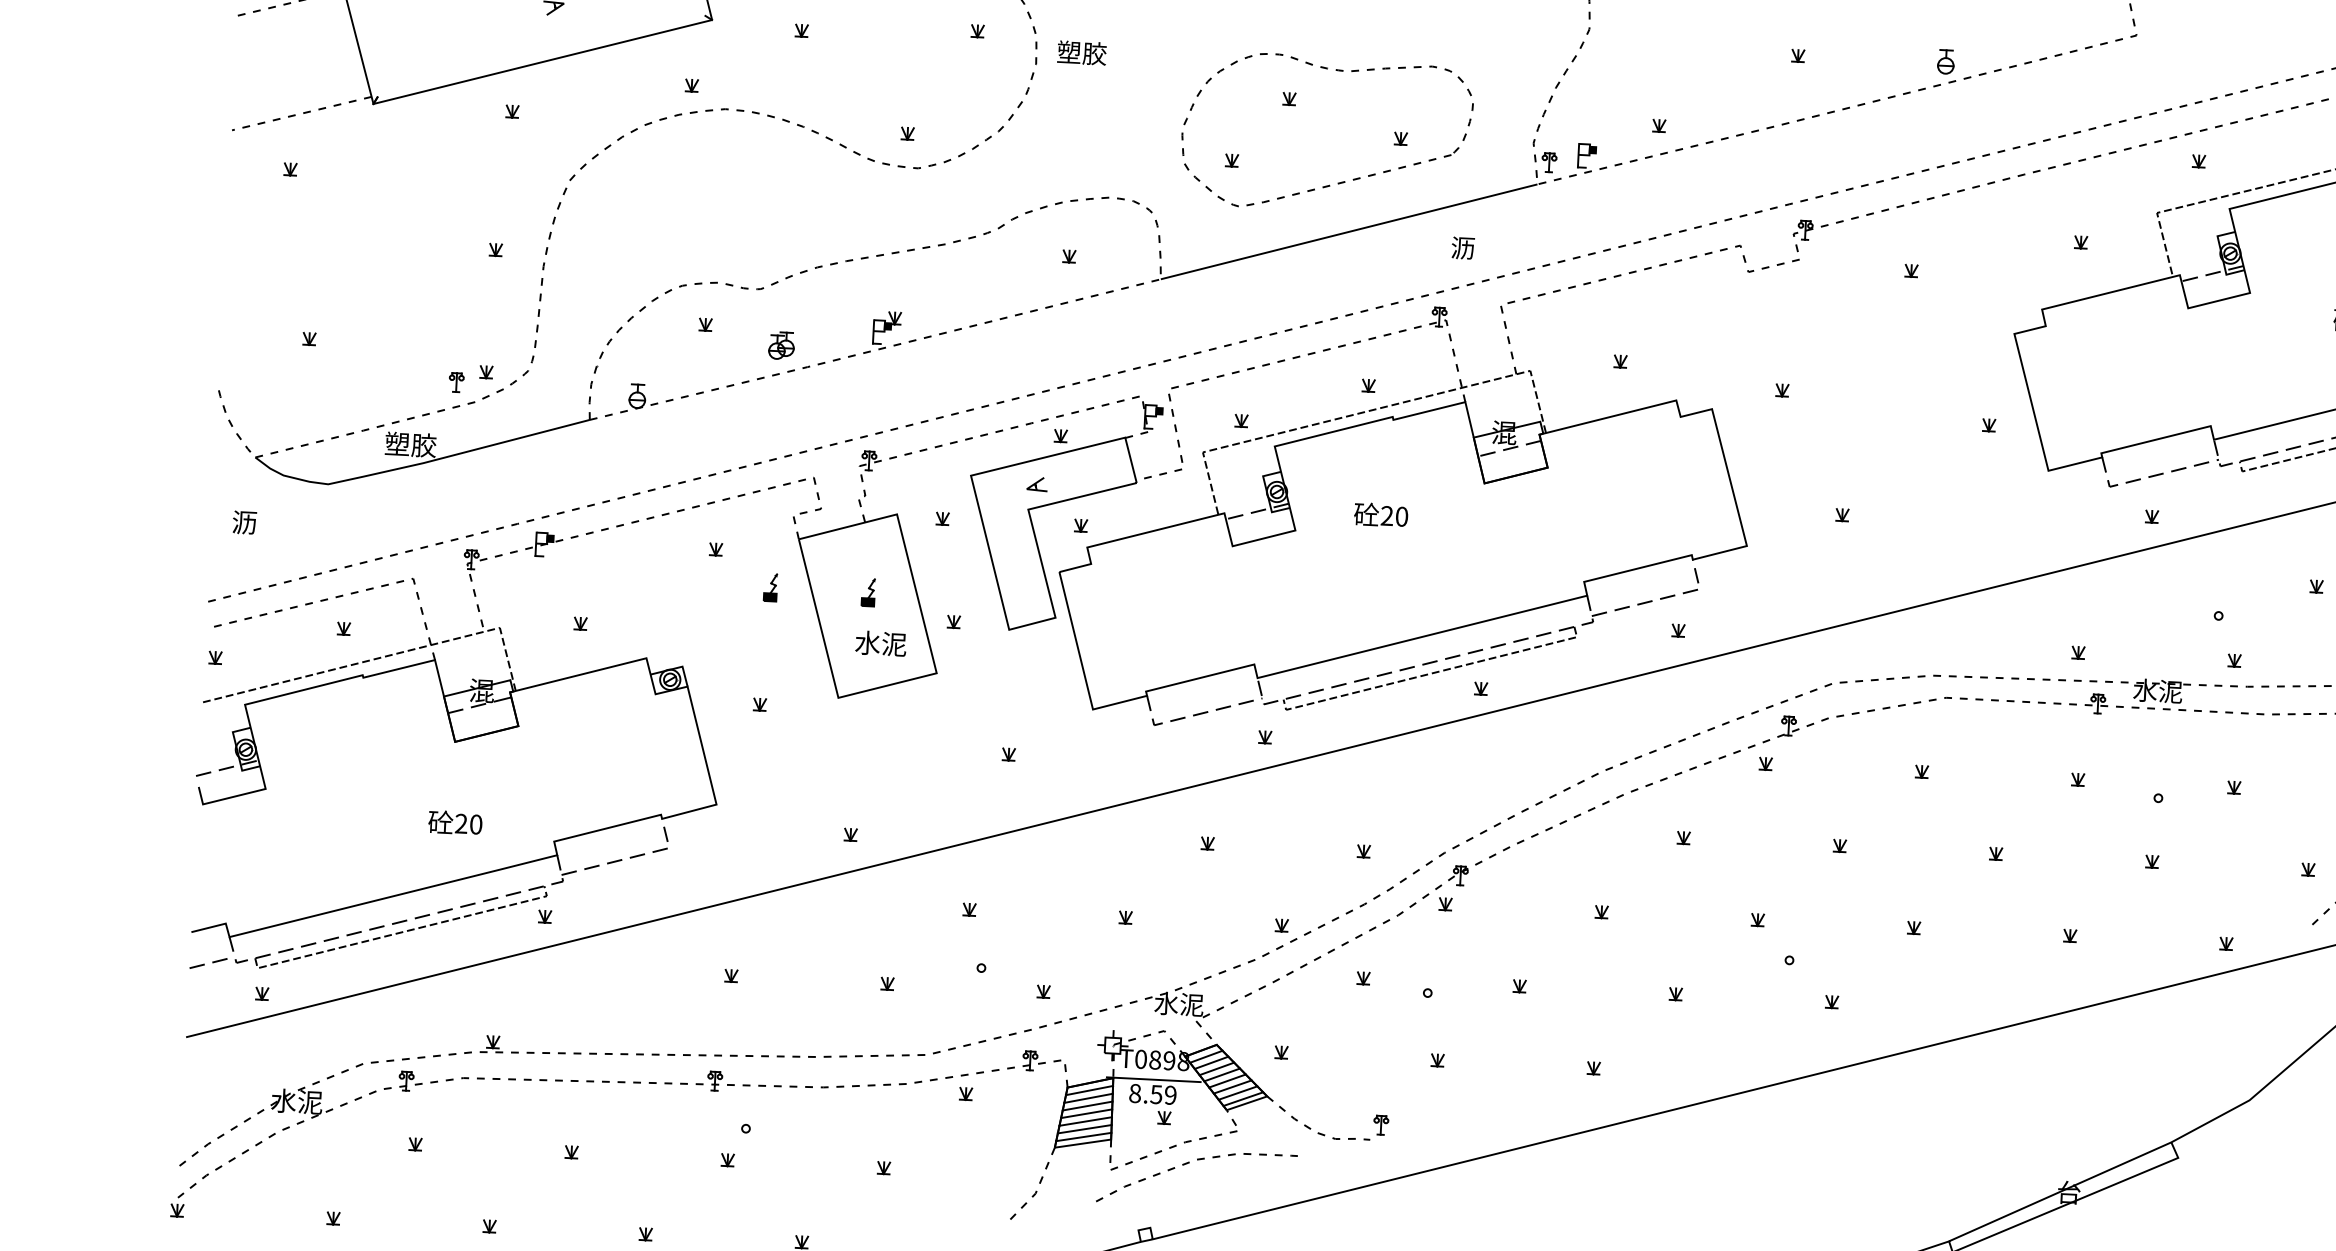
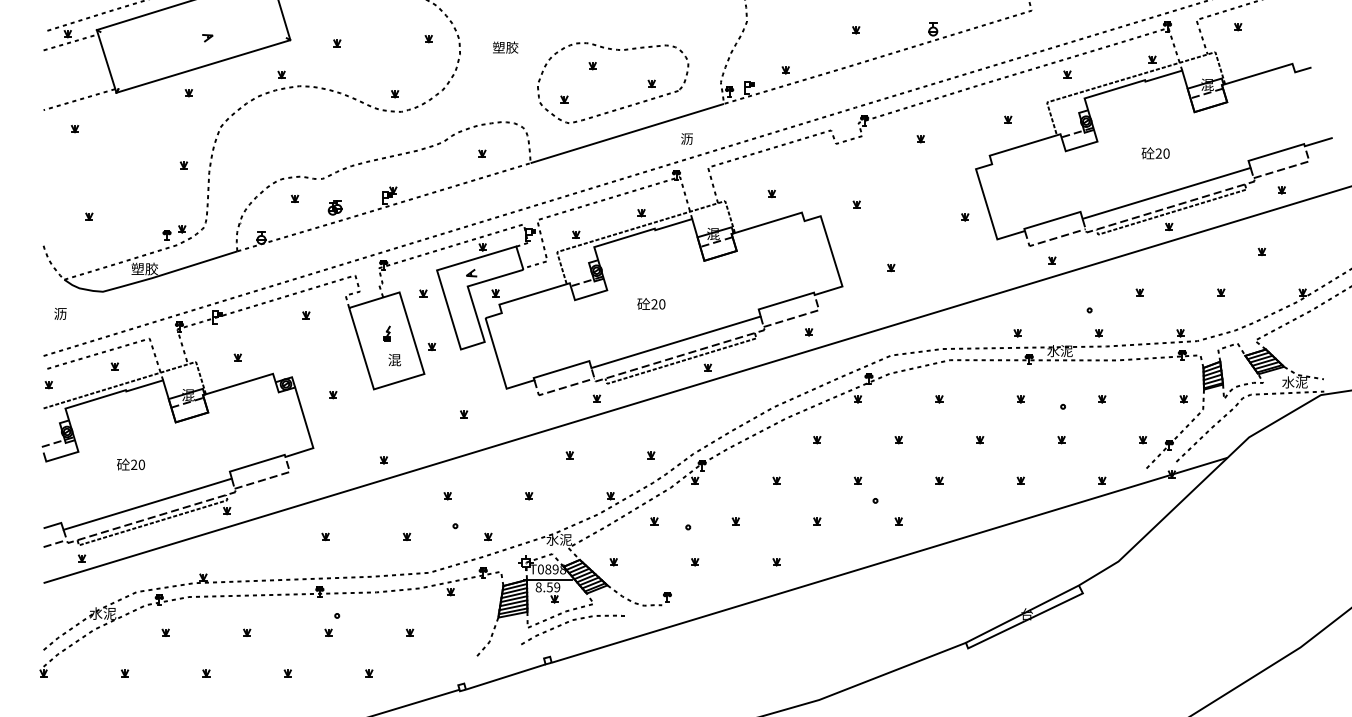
text: (1081, 52) -> (505, 47), moved
text: (1381, 514) -> (651, 303), moved
part: (770, 586) -> (335, 333), removed
text: (880, 642) -> (394, 359), 水泥 -> 混
text: (454, 822) -> (130, 464), moved

